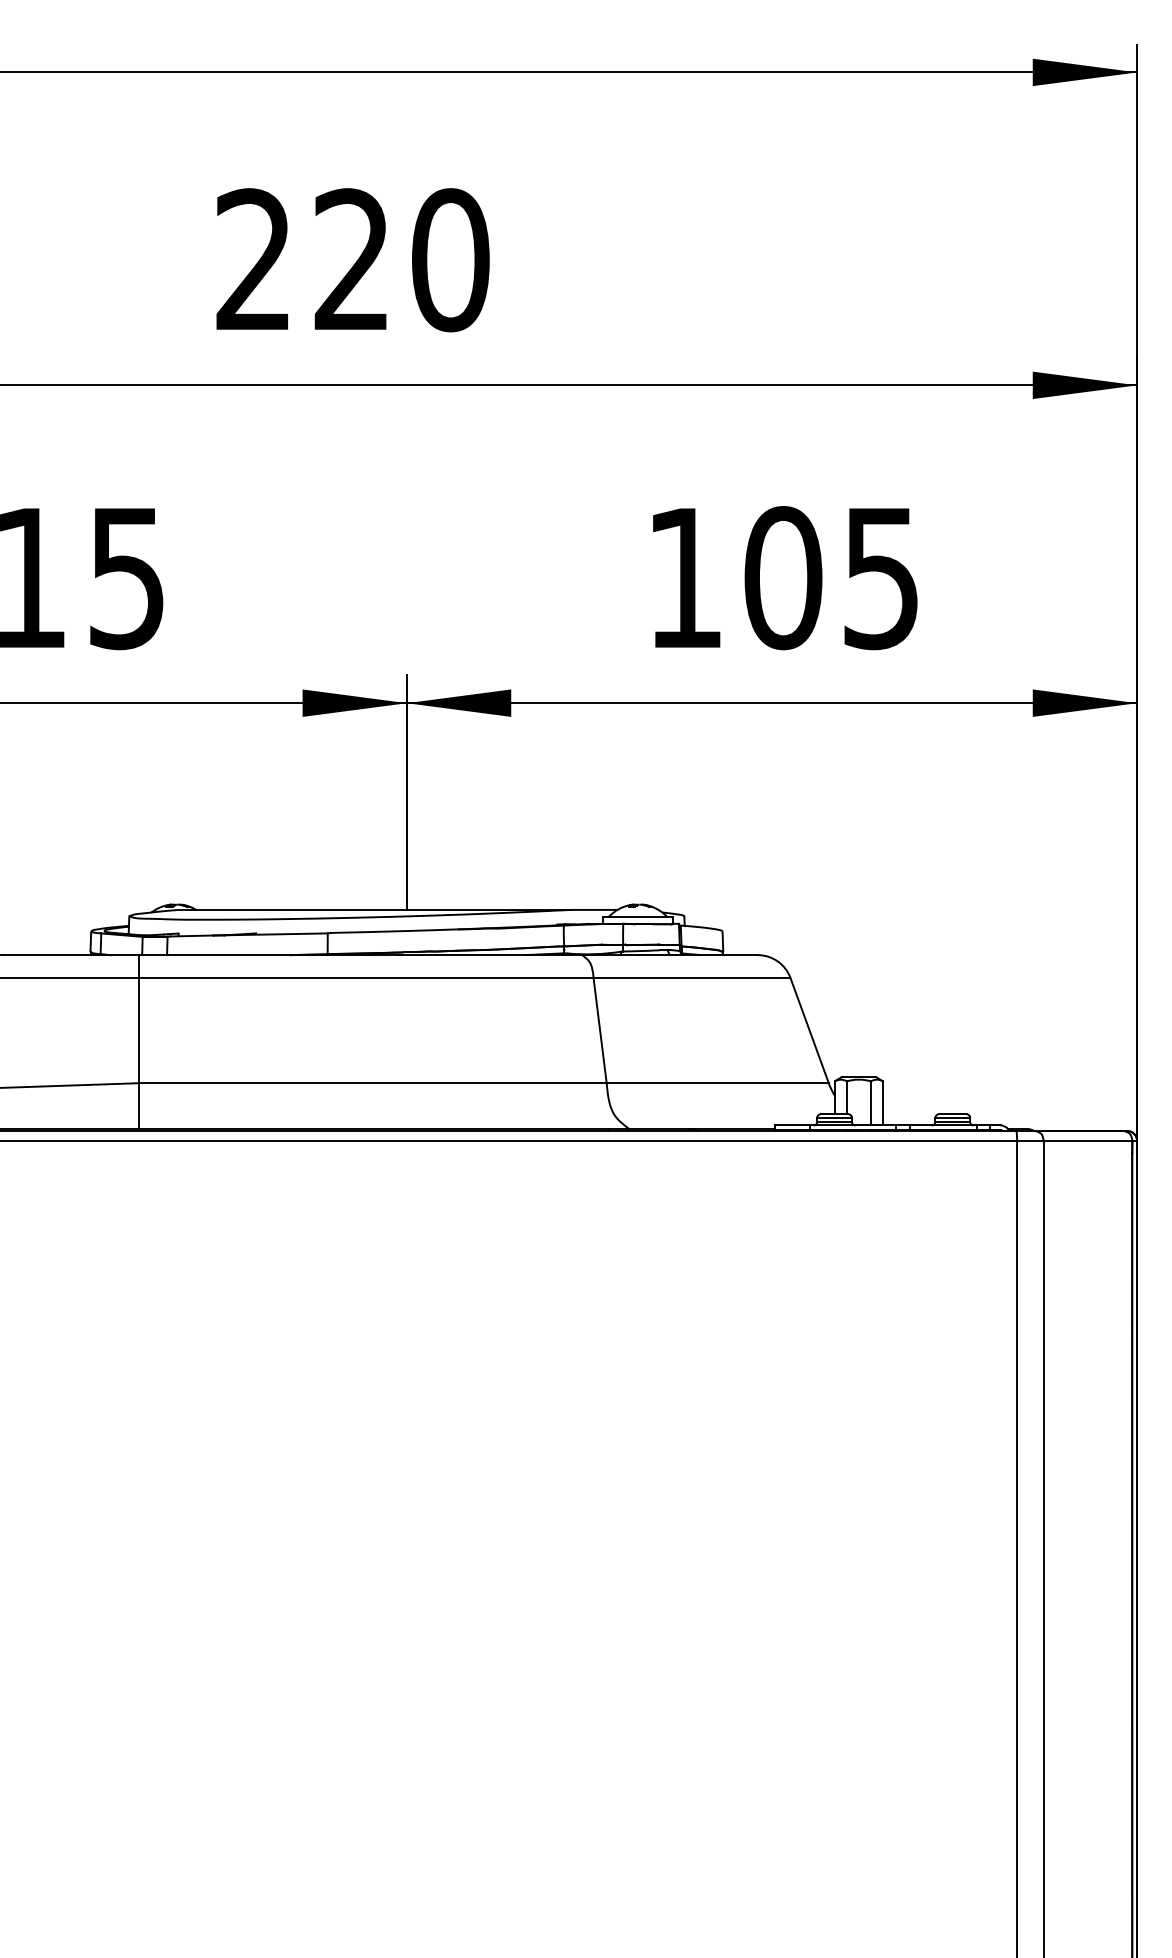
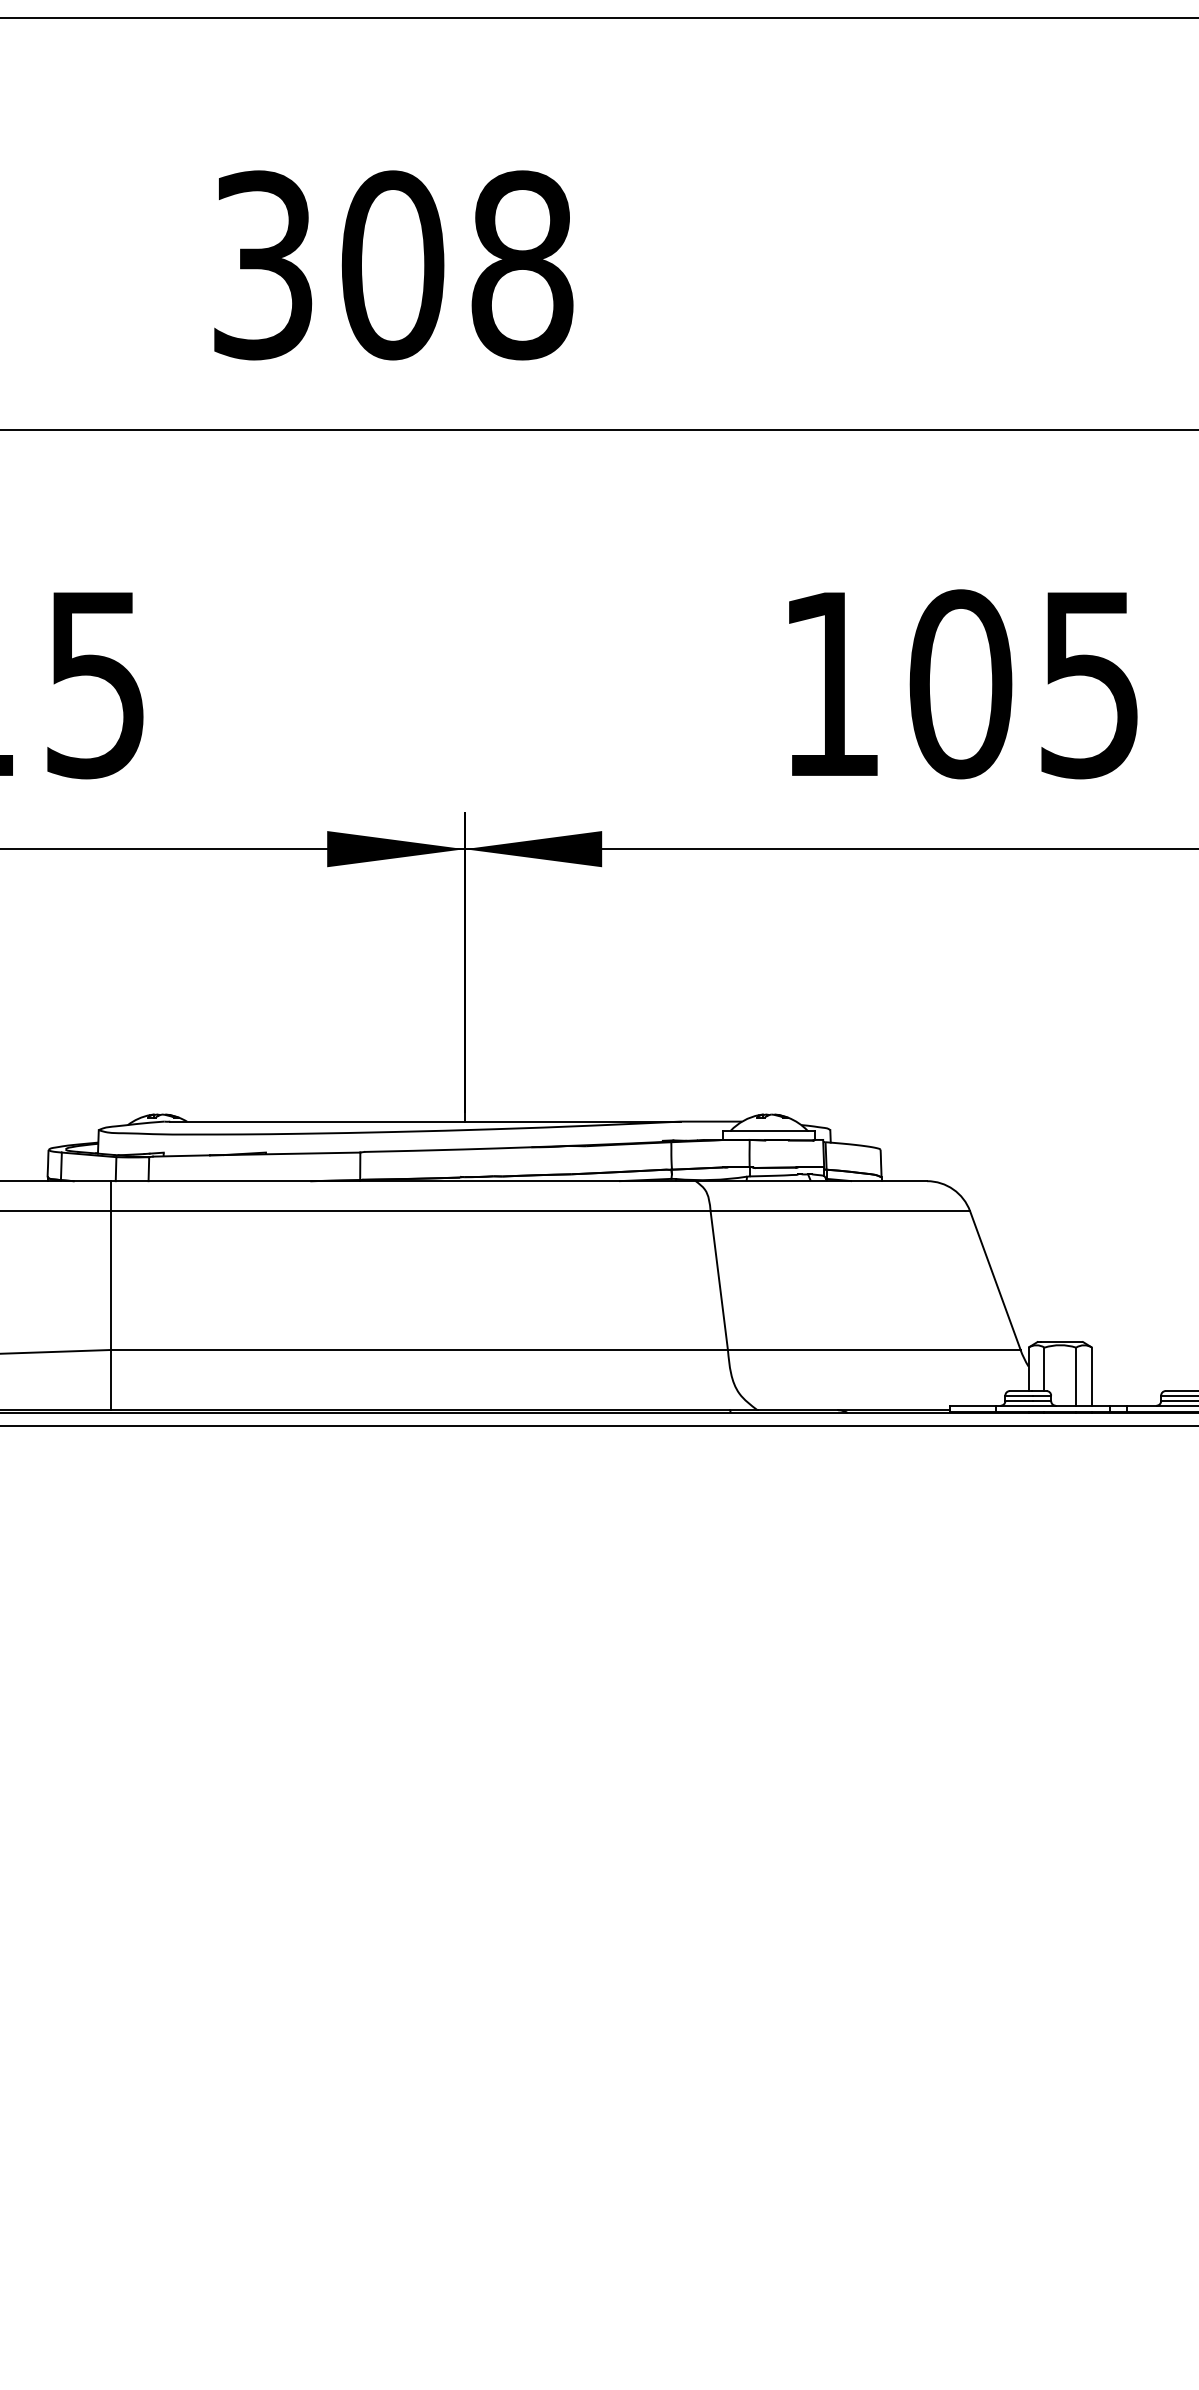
text: (352, 260) -> (392, 265), 220 -> 308

